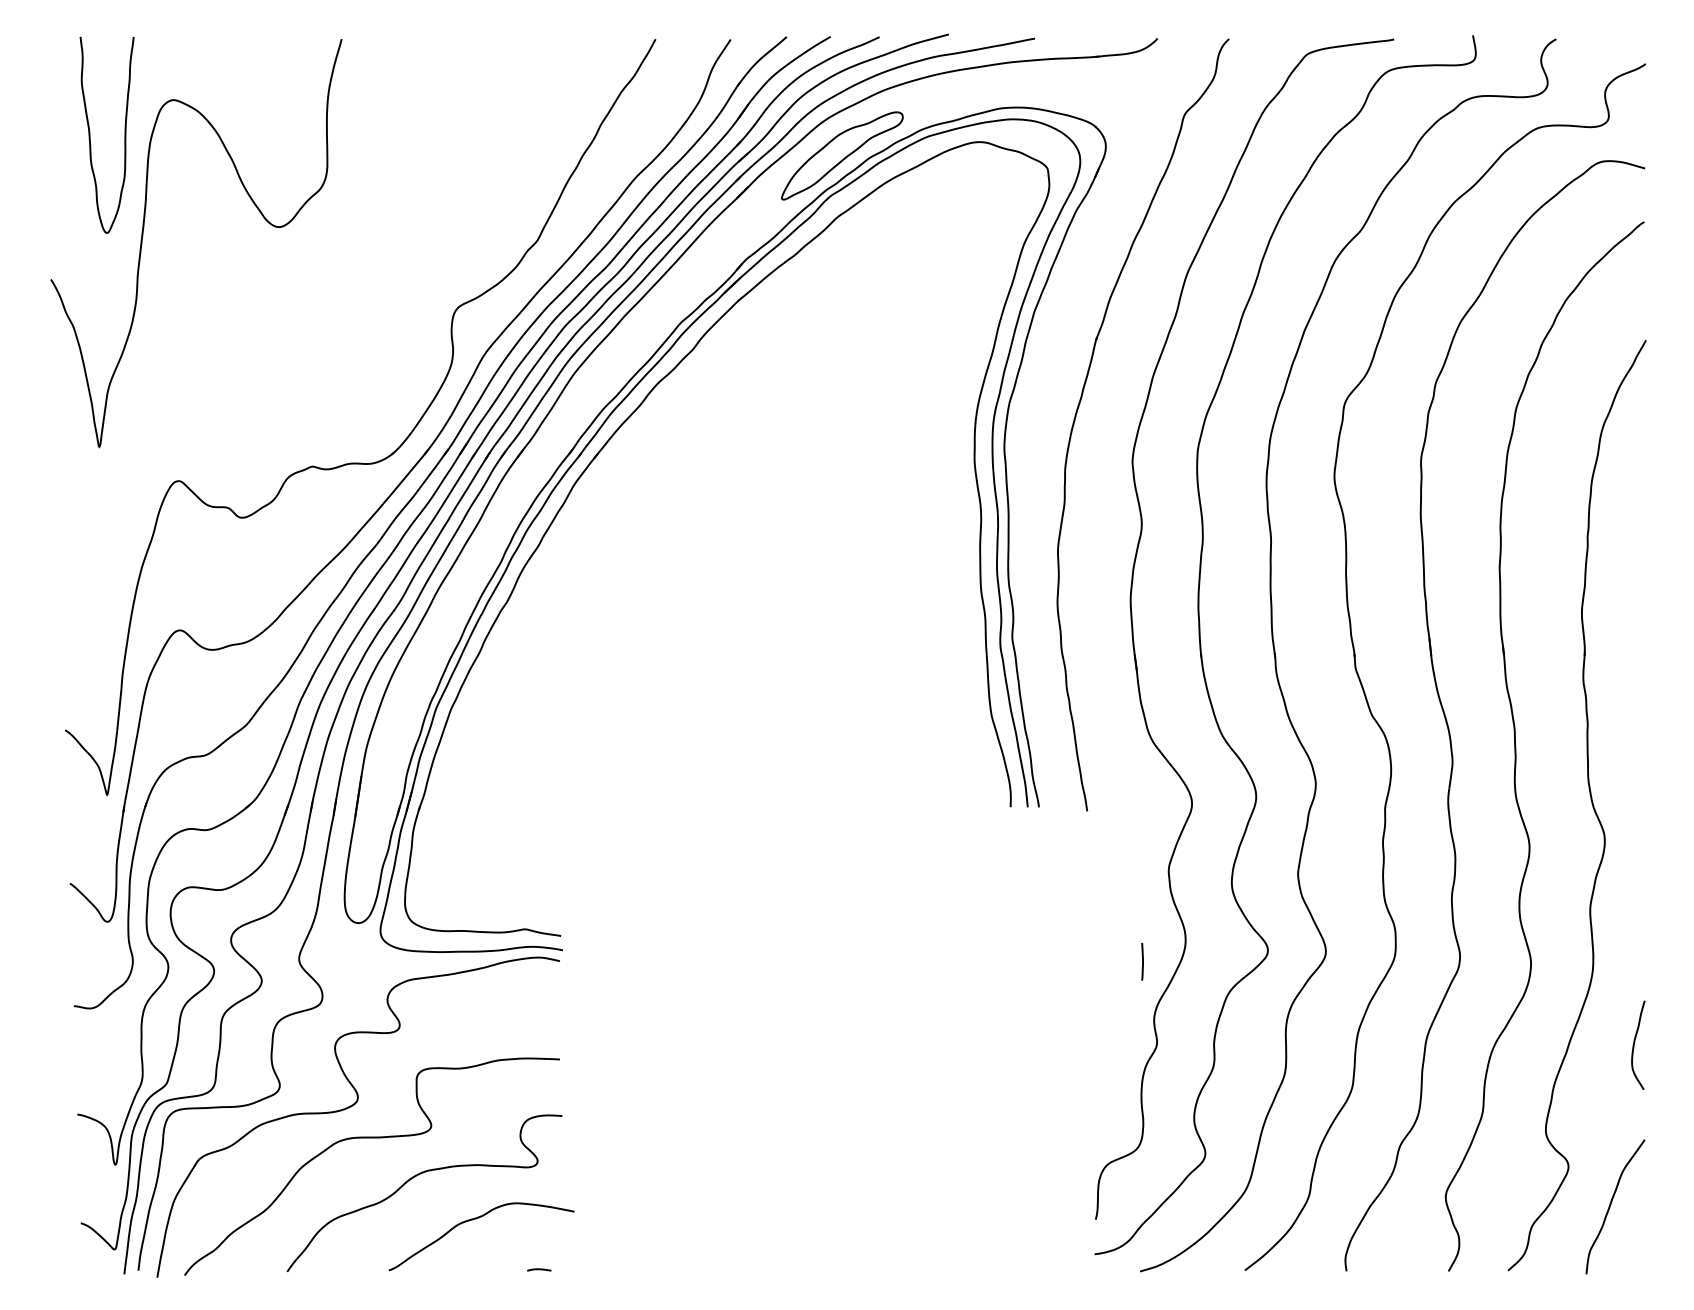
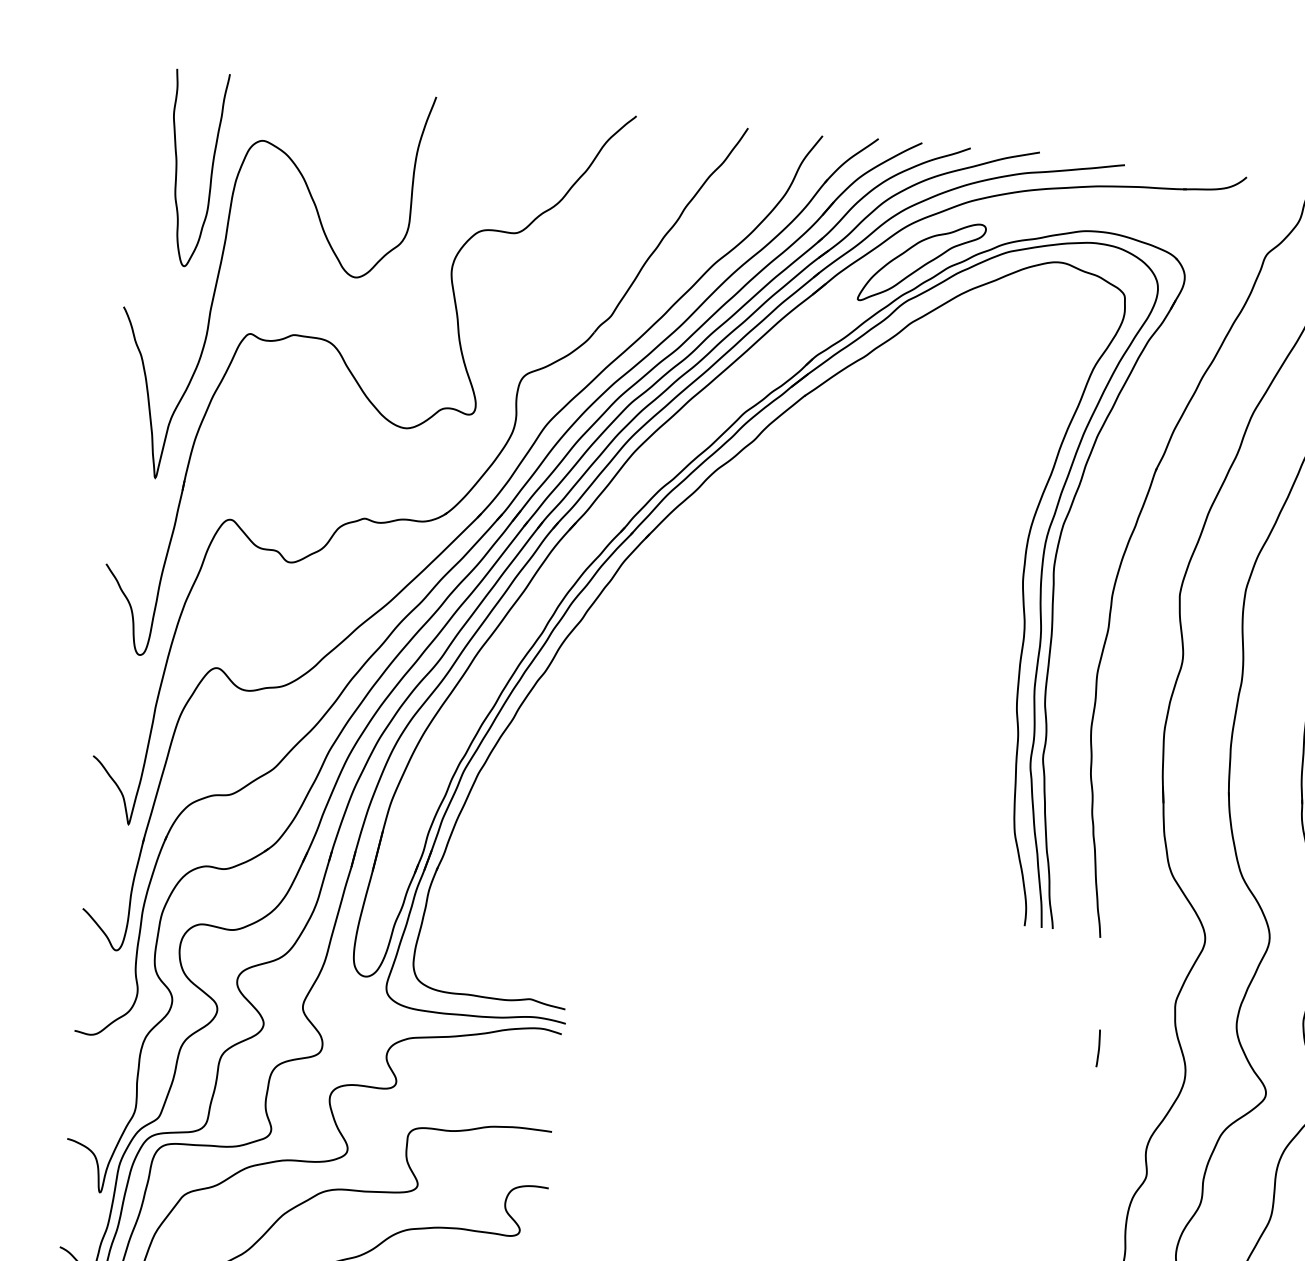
part: (295, 335) -> (361, 386), added
line: (1142, 961) -> (1098, 1048), moved

